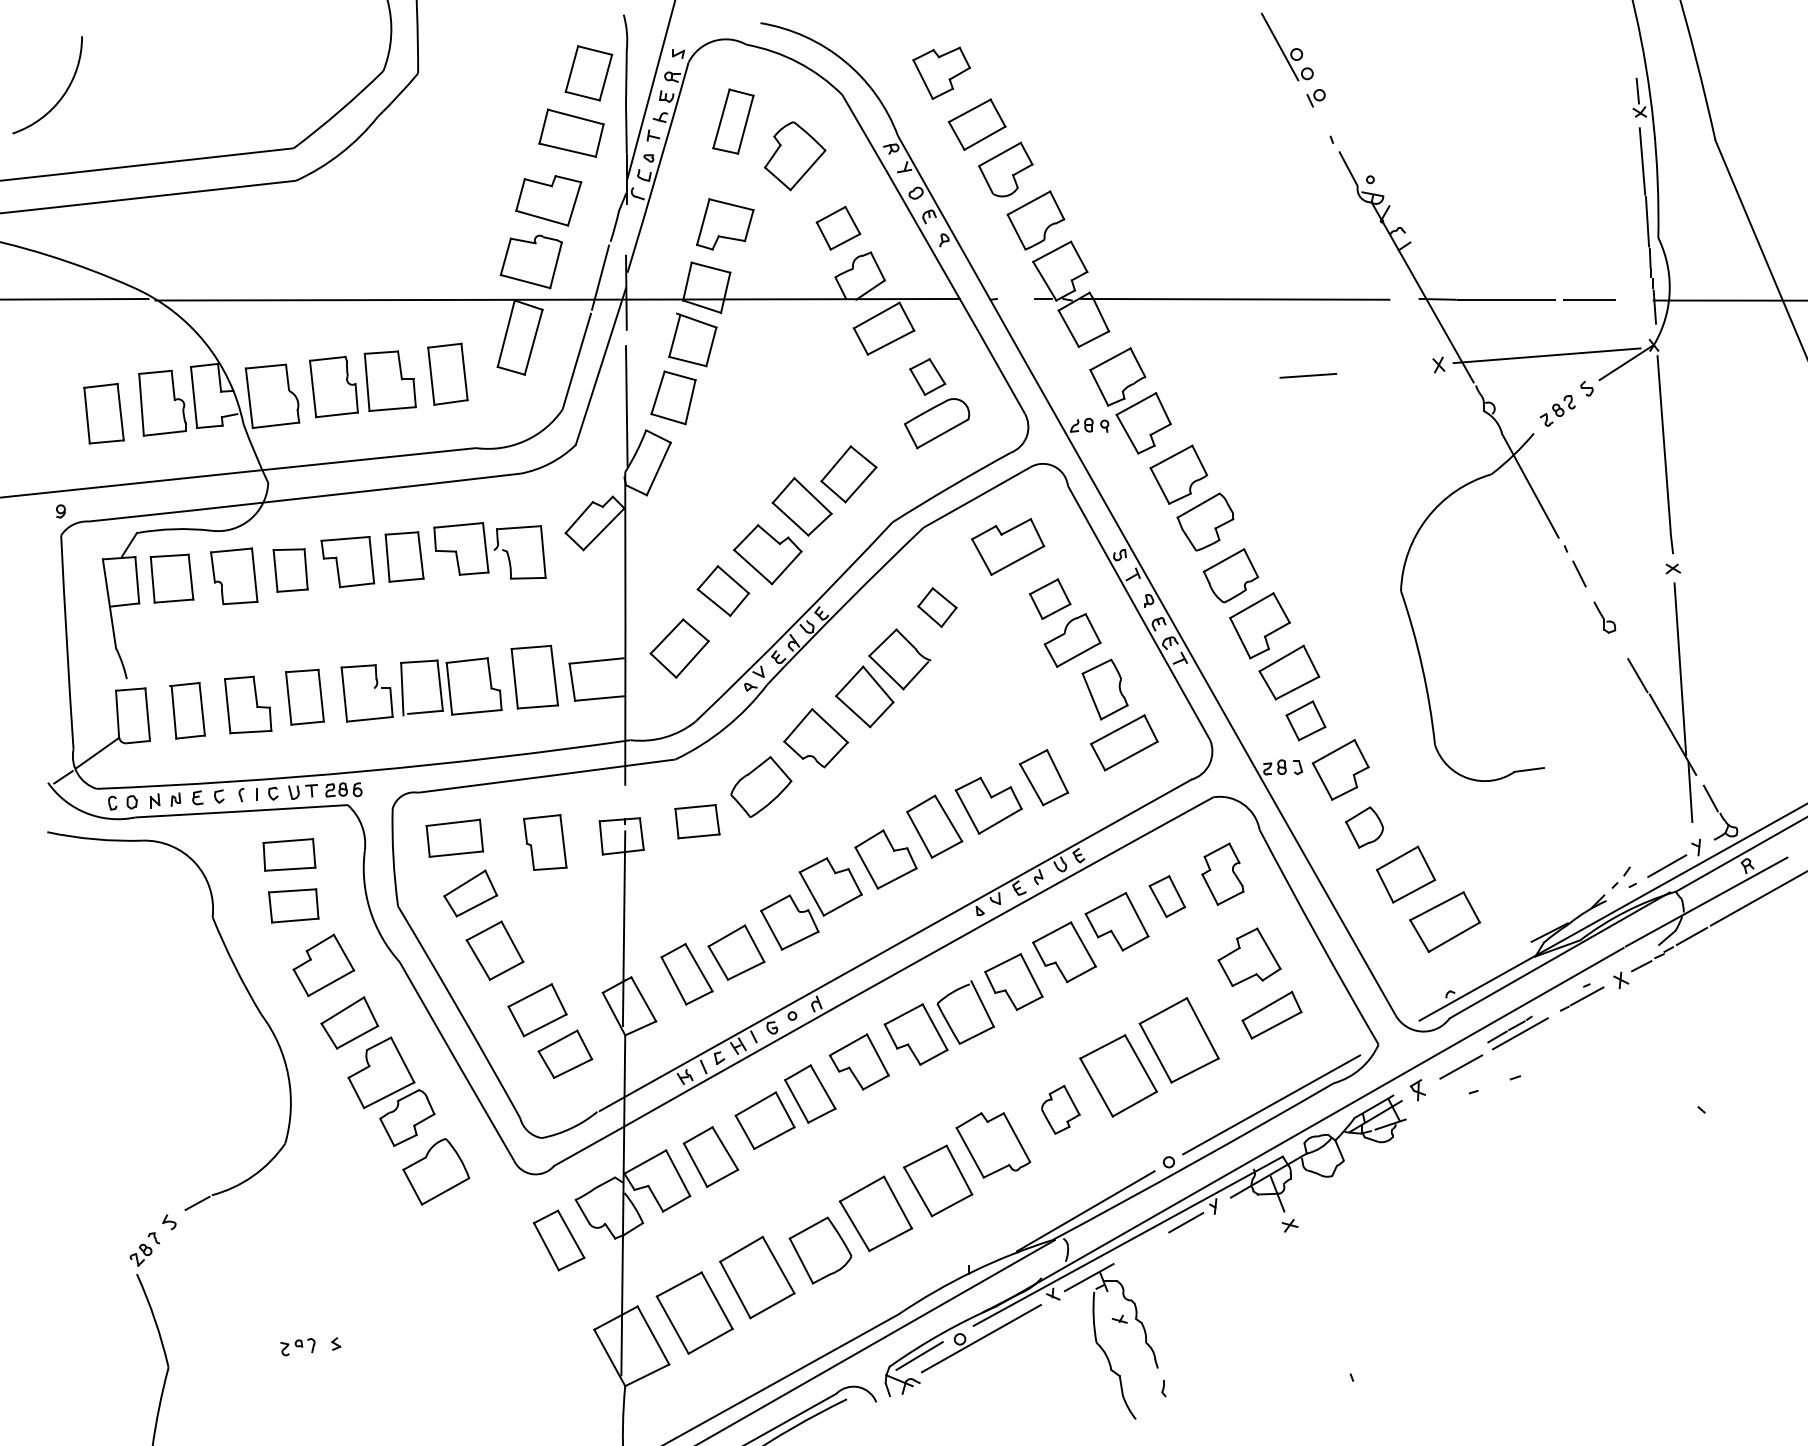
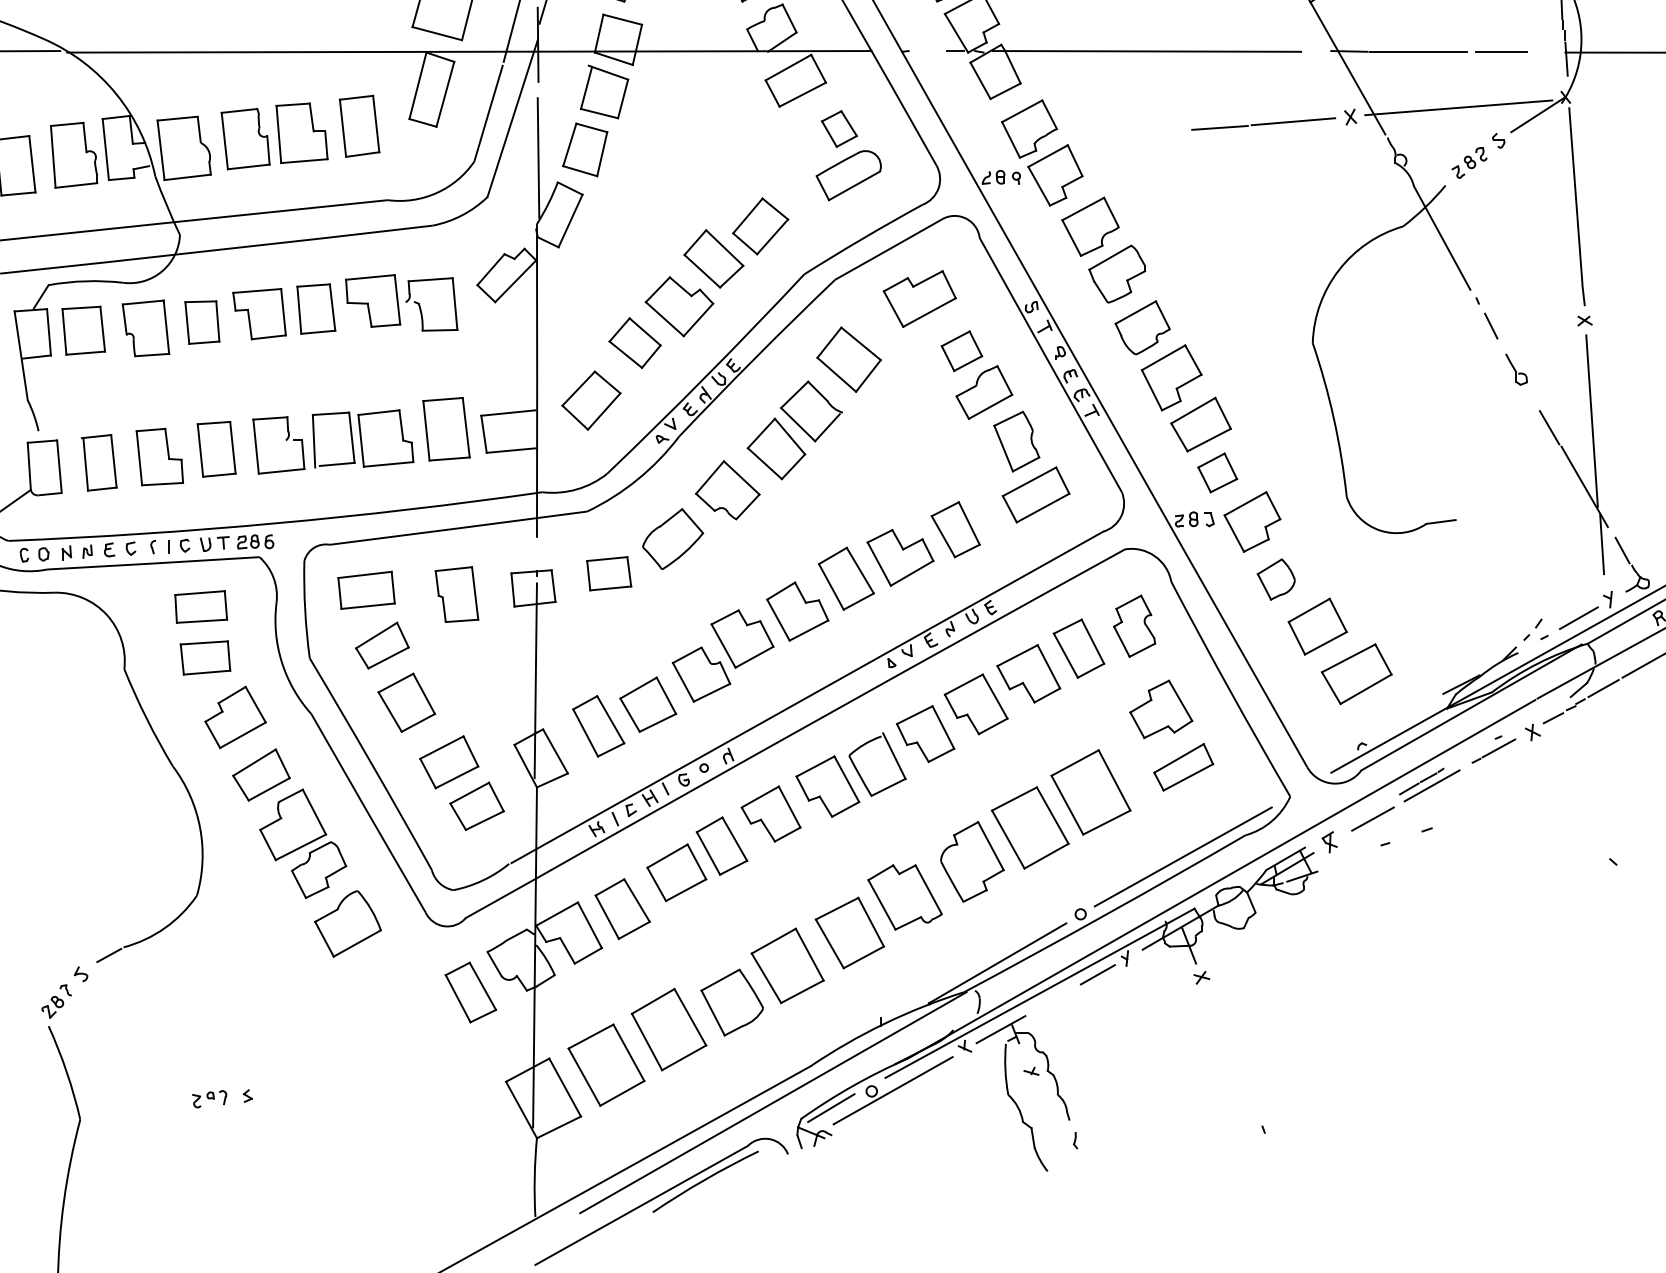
line: (1381, 369) -> (1293, 121), added
part: (937, 607) -> (849, 359), size x1.67
part: (1167, 896) -> (1079, 648), size x1.43
part: (1060, 1109) -> (972, 861), size x1.67

